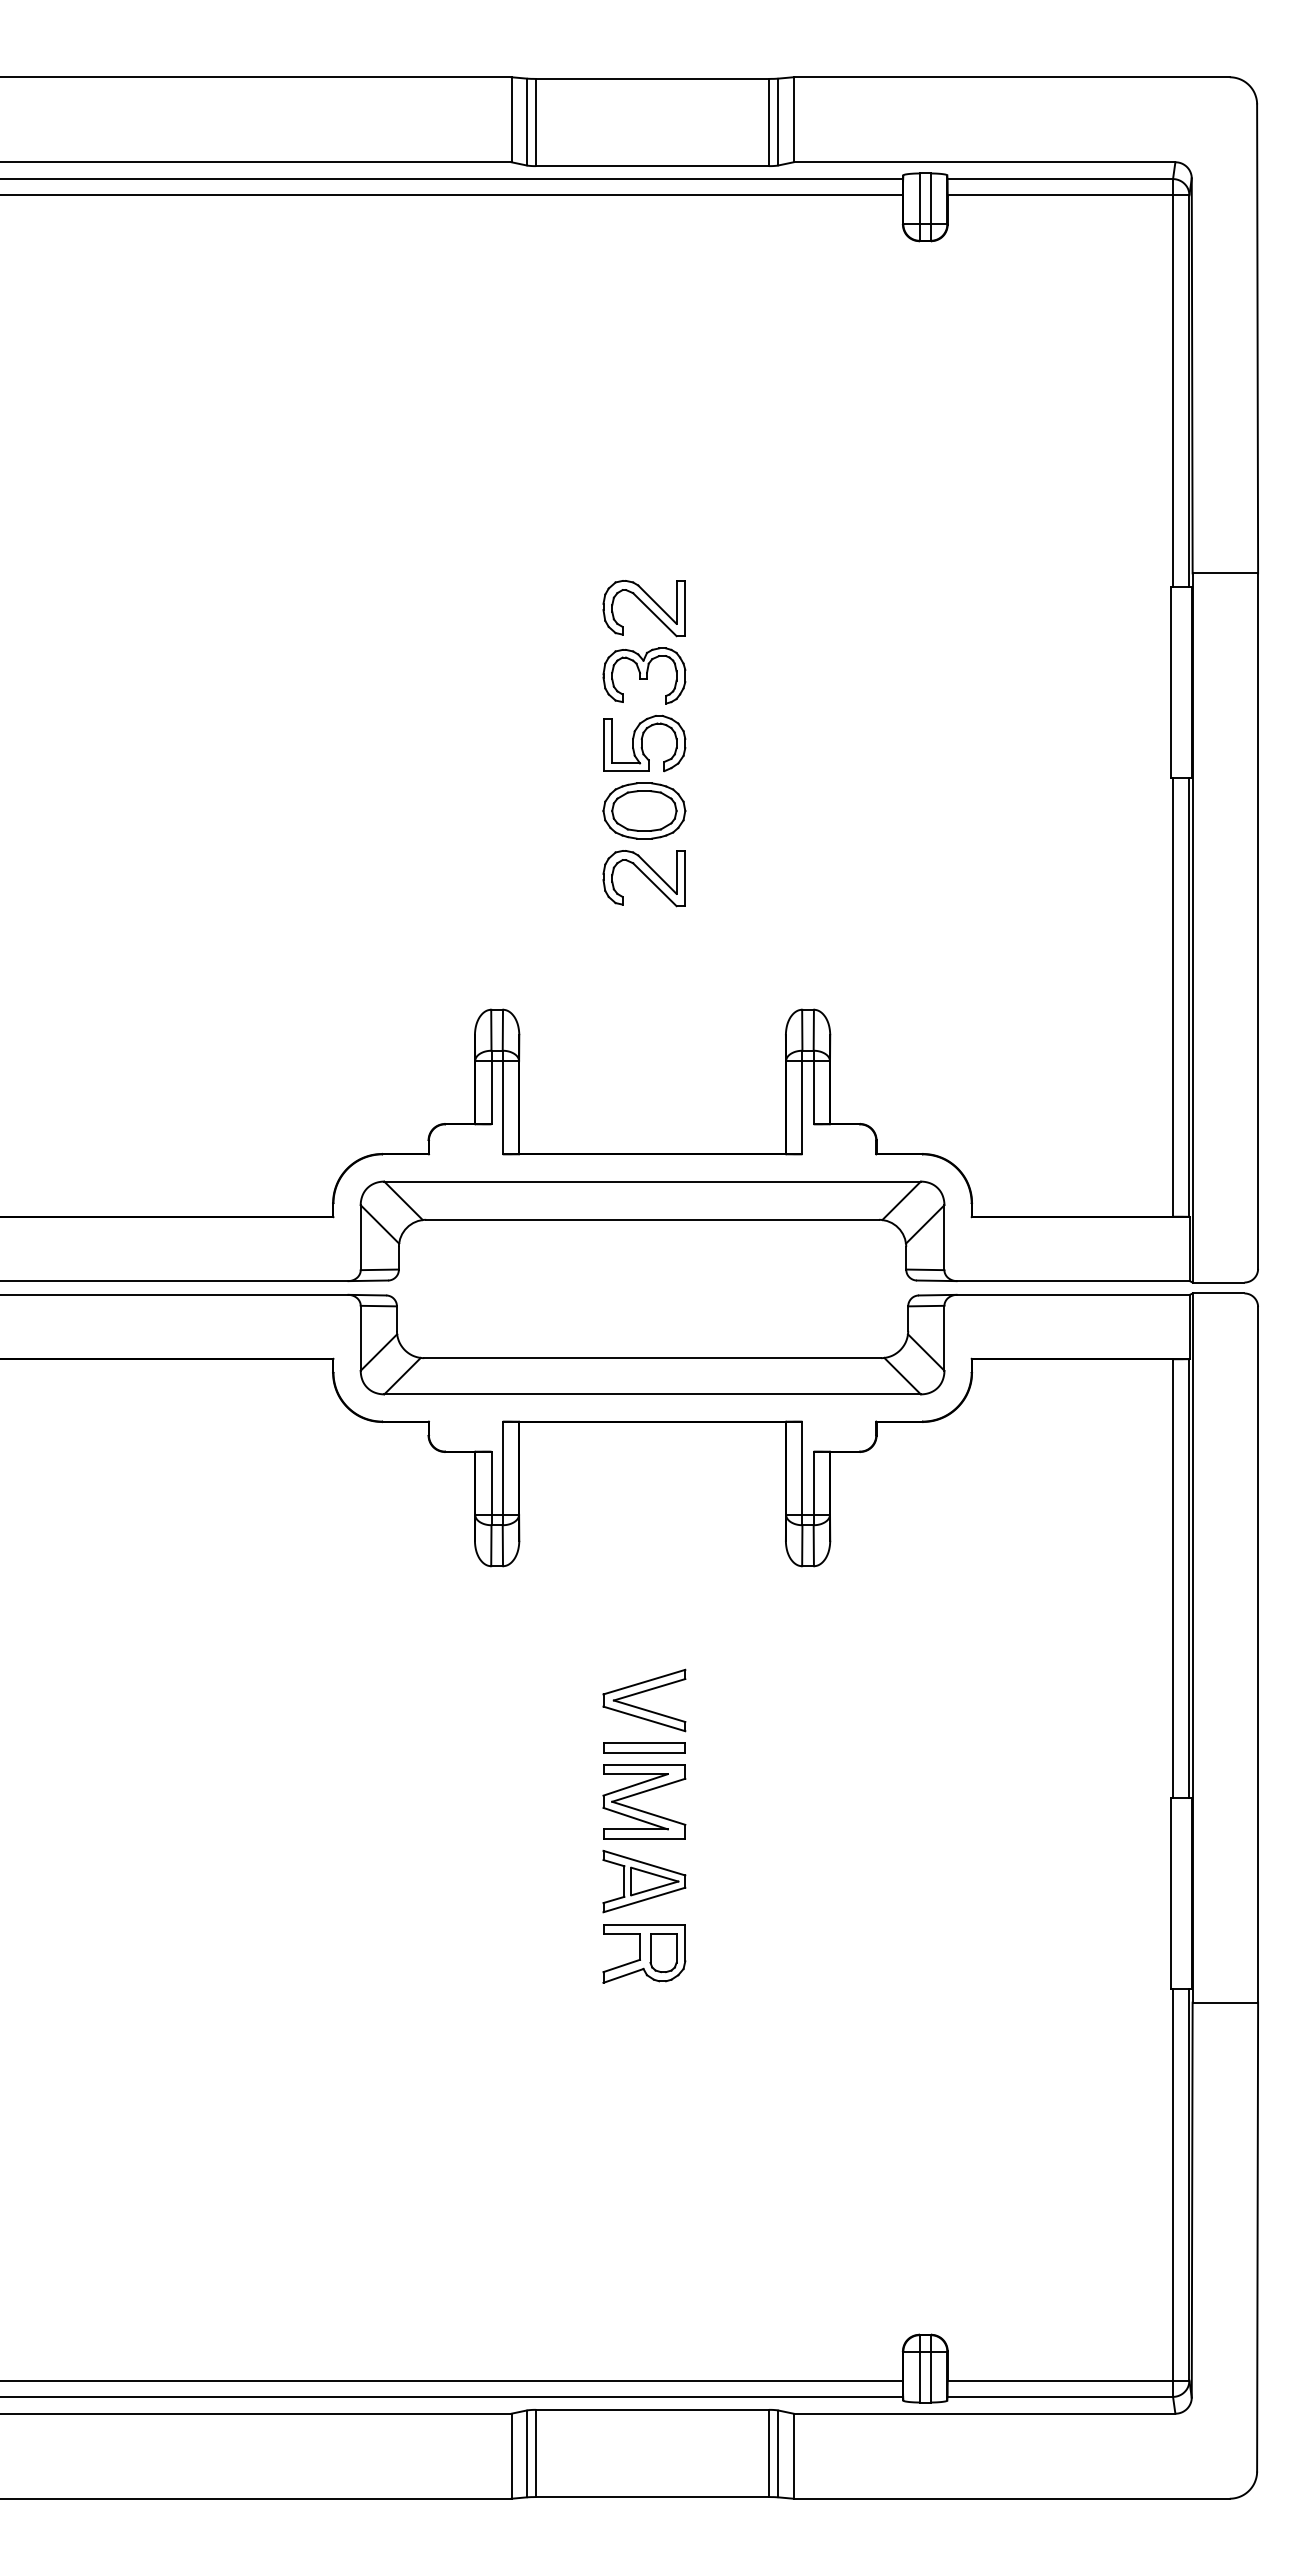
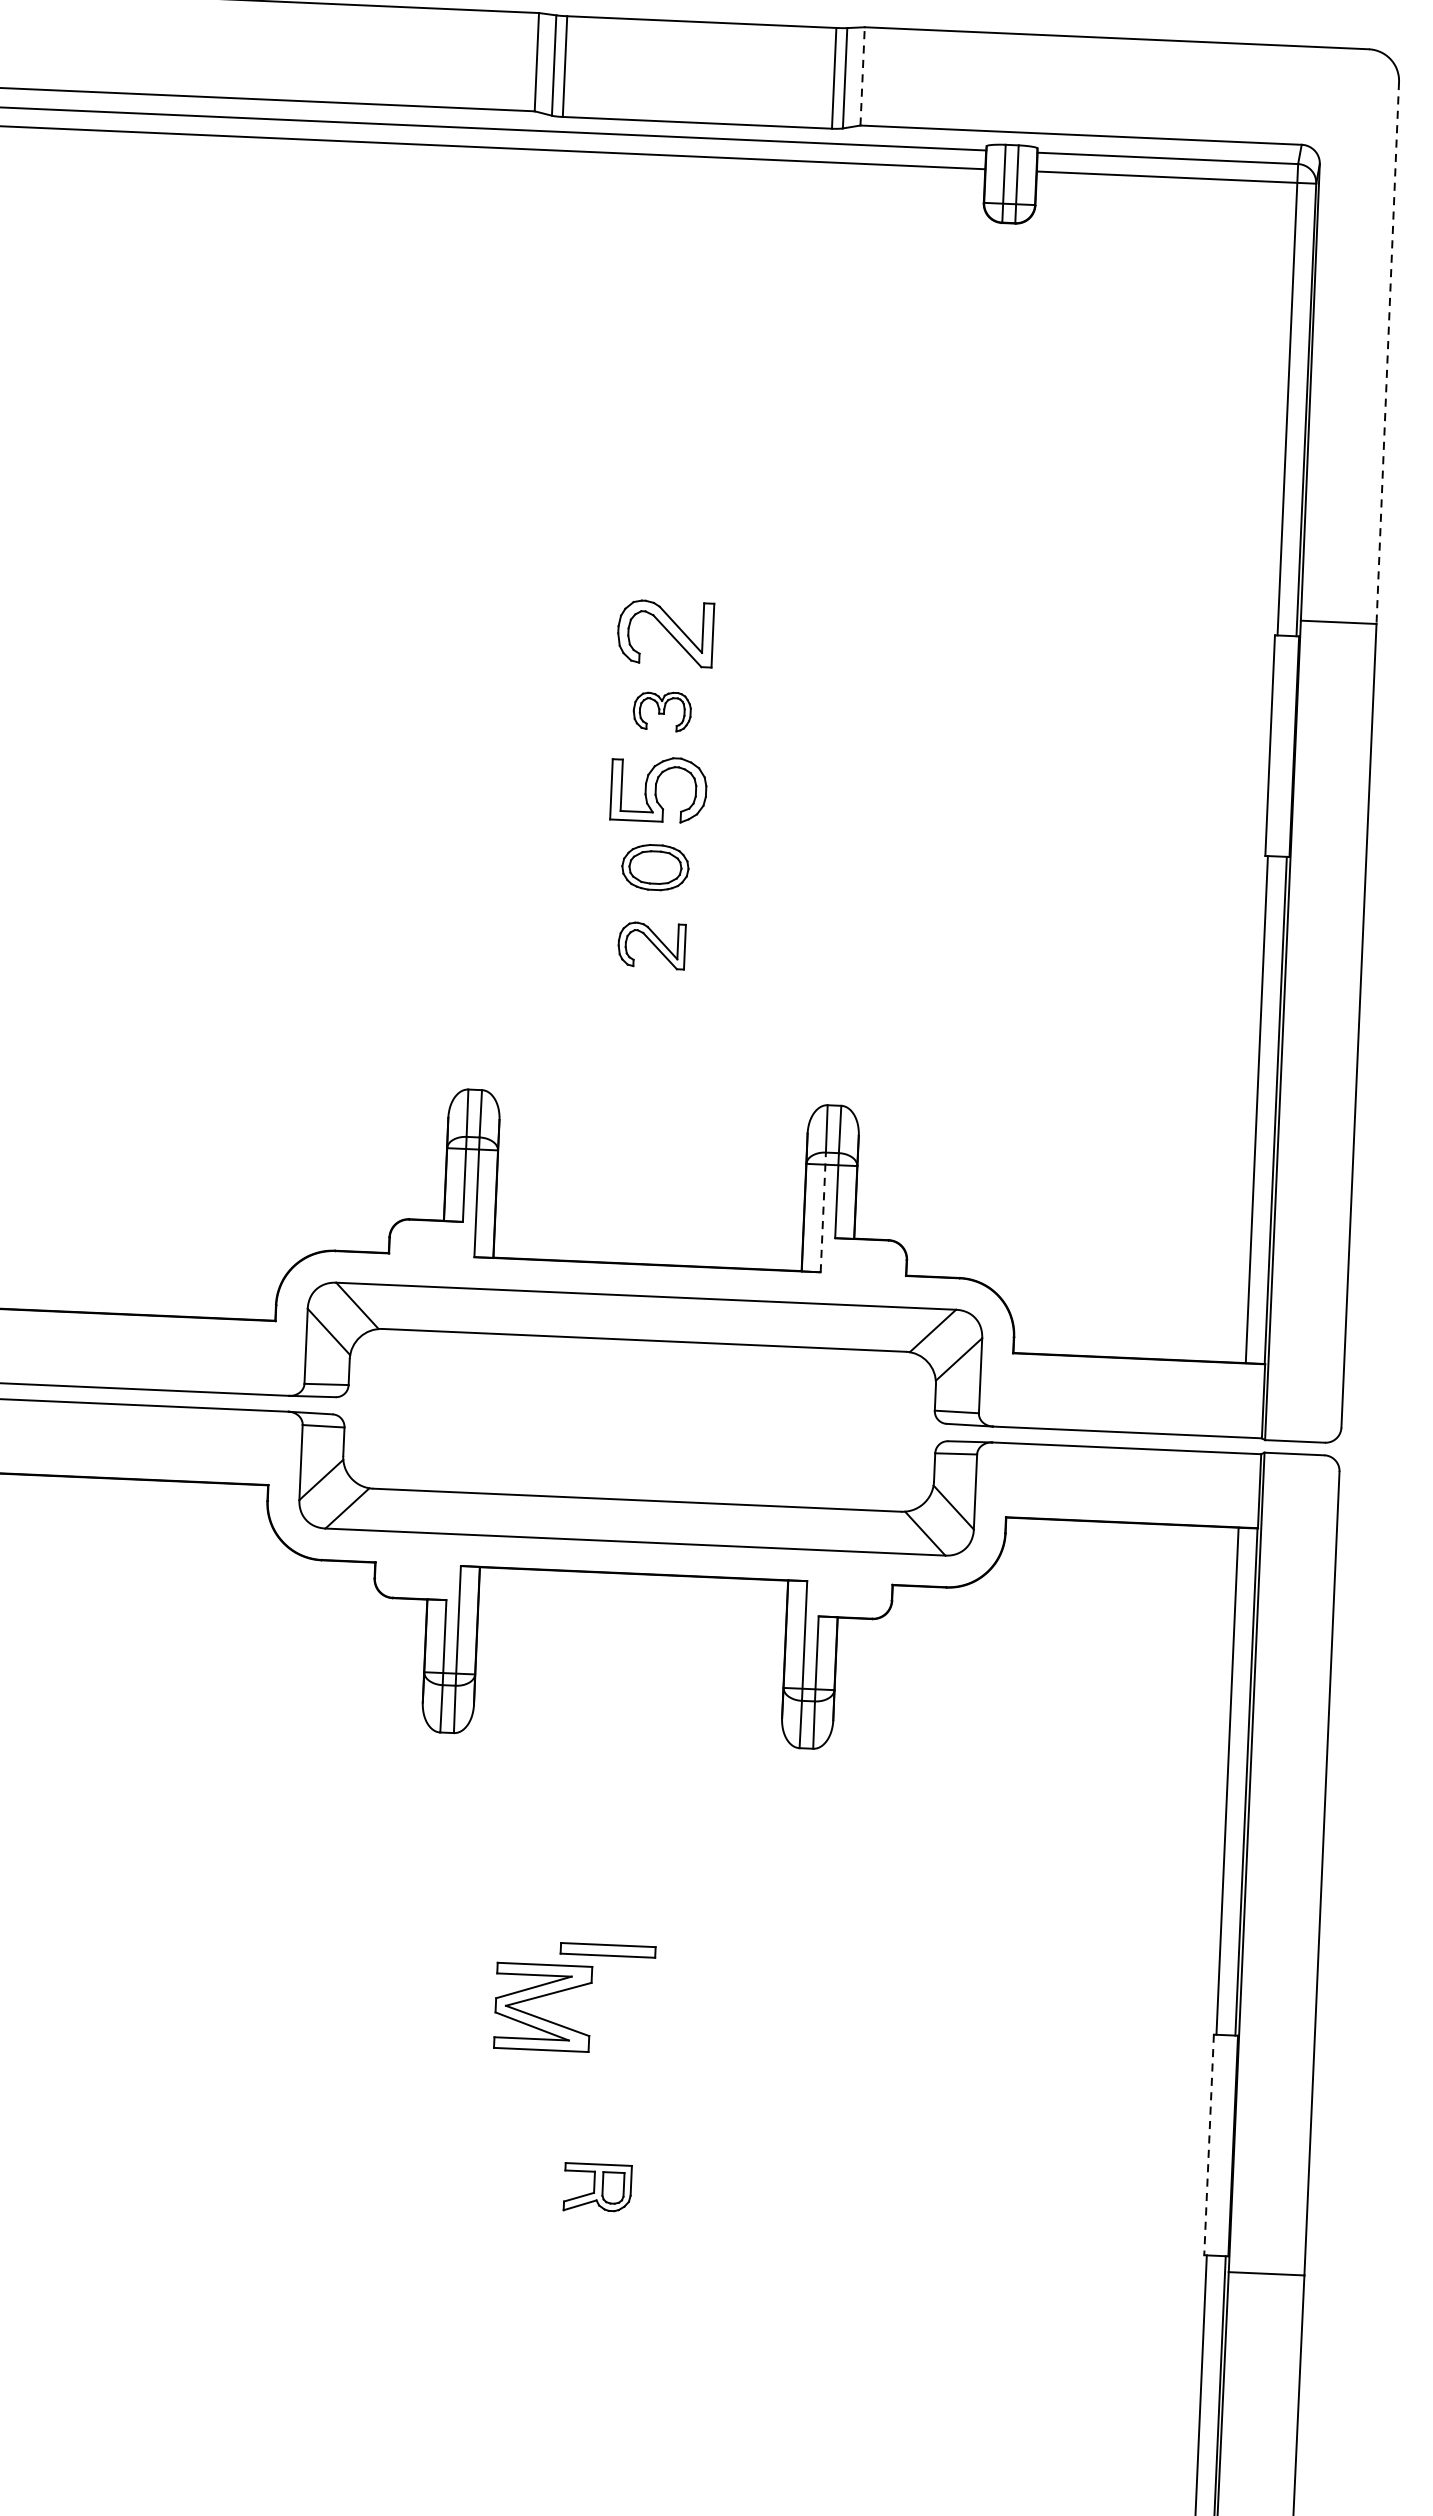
line: (793, 119) -> (862, 76), solid -> dashed
line: (1257, 338) -> (1387, 352), solid -> dashed
part: (644, 675) -> (662, 711), size x0.6
part: (644, 810) -> (655, 867), size x0.7
part: (643, 878) -> (650, 945), size x0.7
line: (802, 1102) -> (823, 1212), solid -> dashed
part: (641, 1693) -> (607, 1887), removed
part: (642, 1793) -> (541, 1997), moved
part: (644, 1881) -> (601, 2104), removed
line: (1170, 1894) -> (1208, 2146), solid -> dashed
part: (644, 1953) -> (597, 2187), size x0.7

